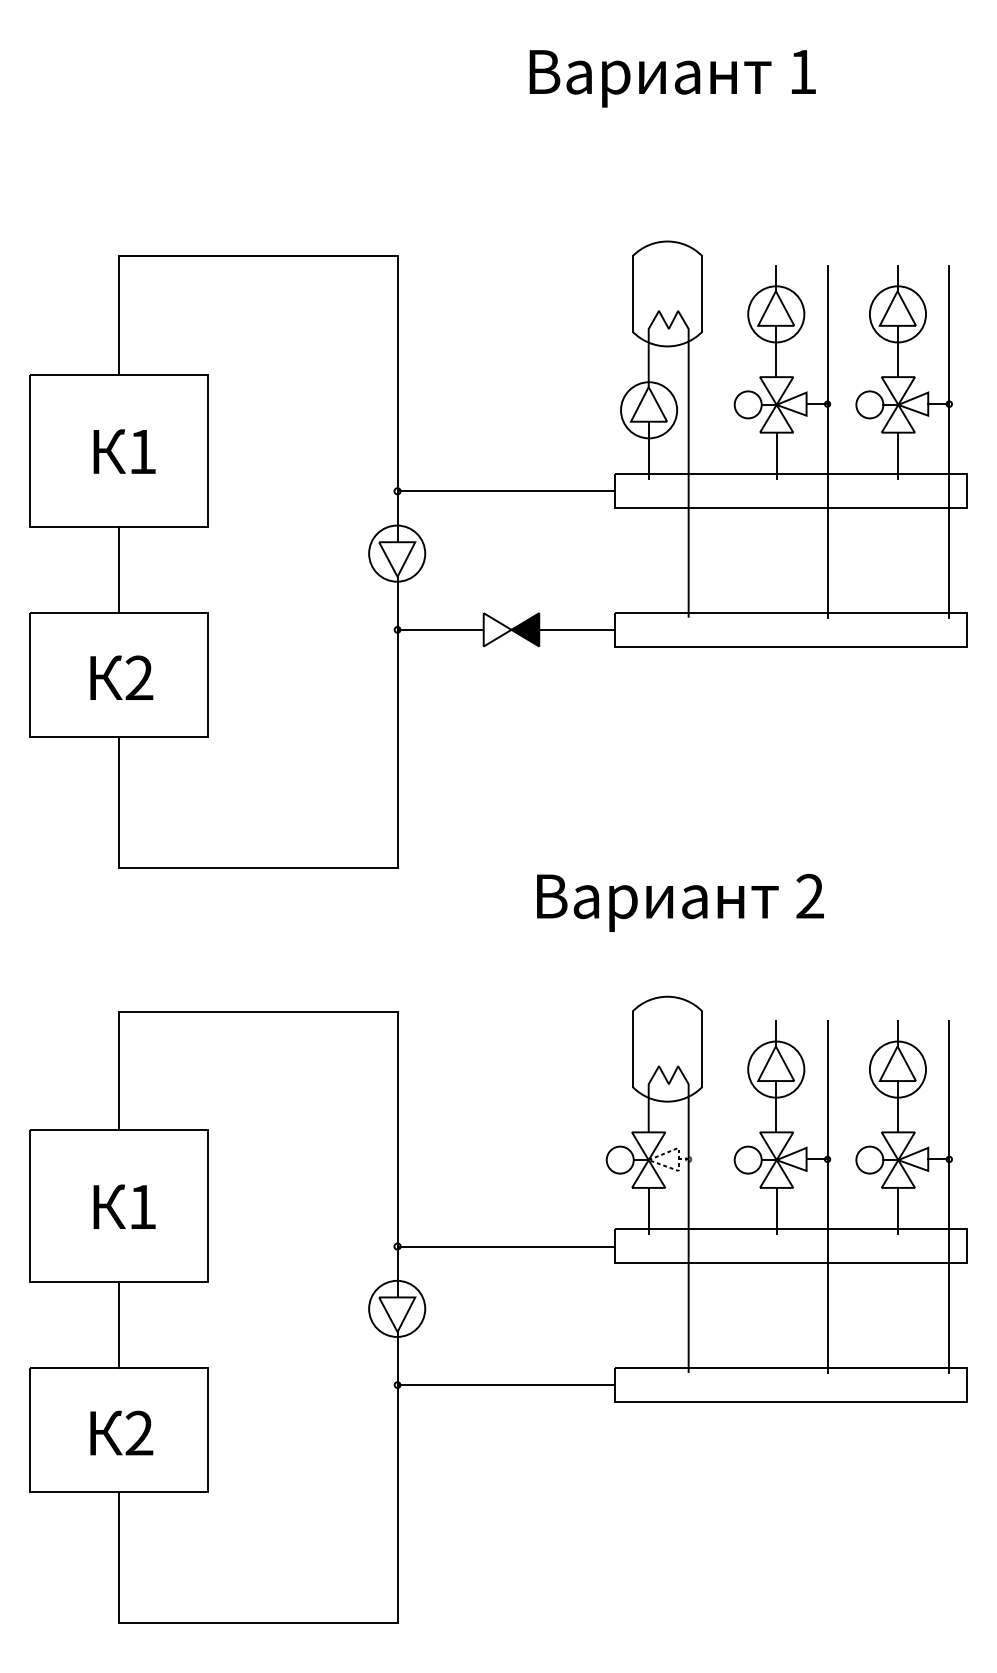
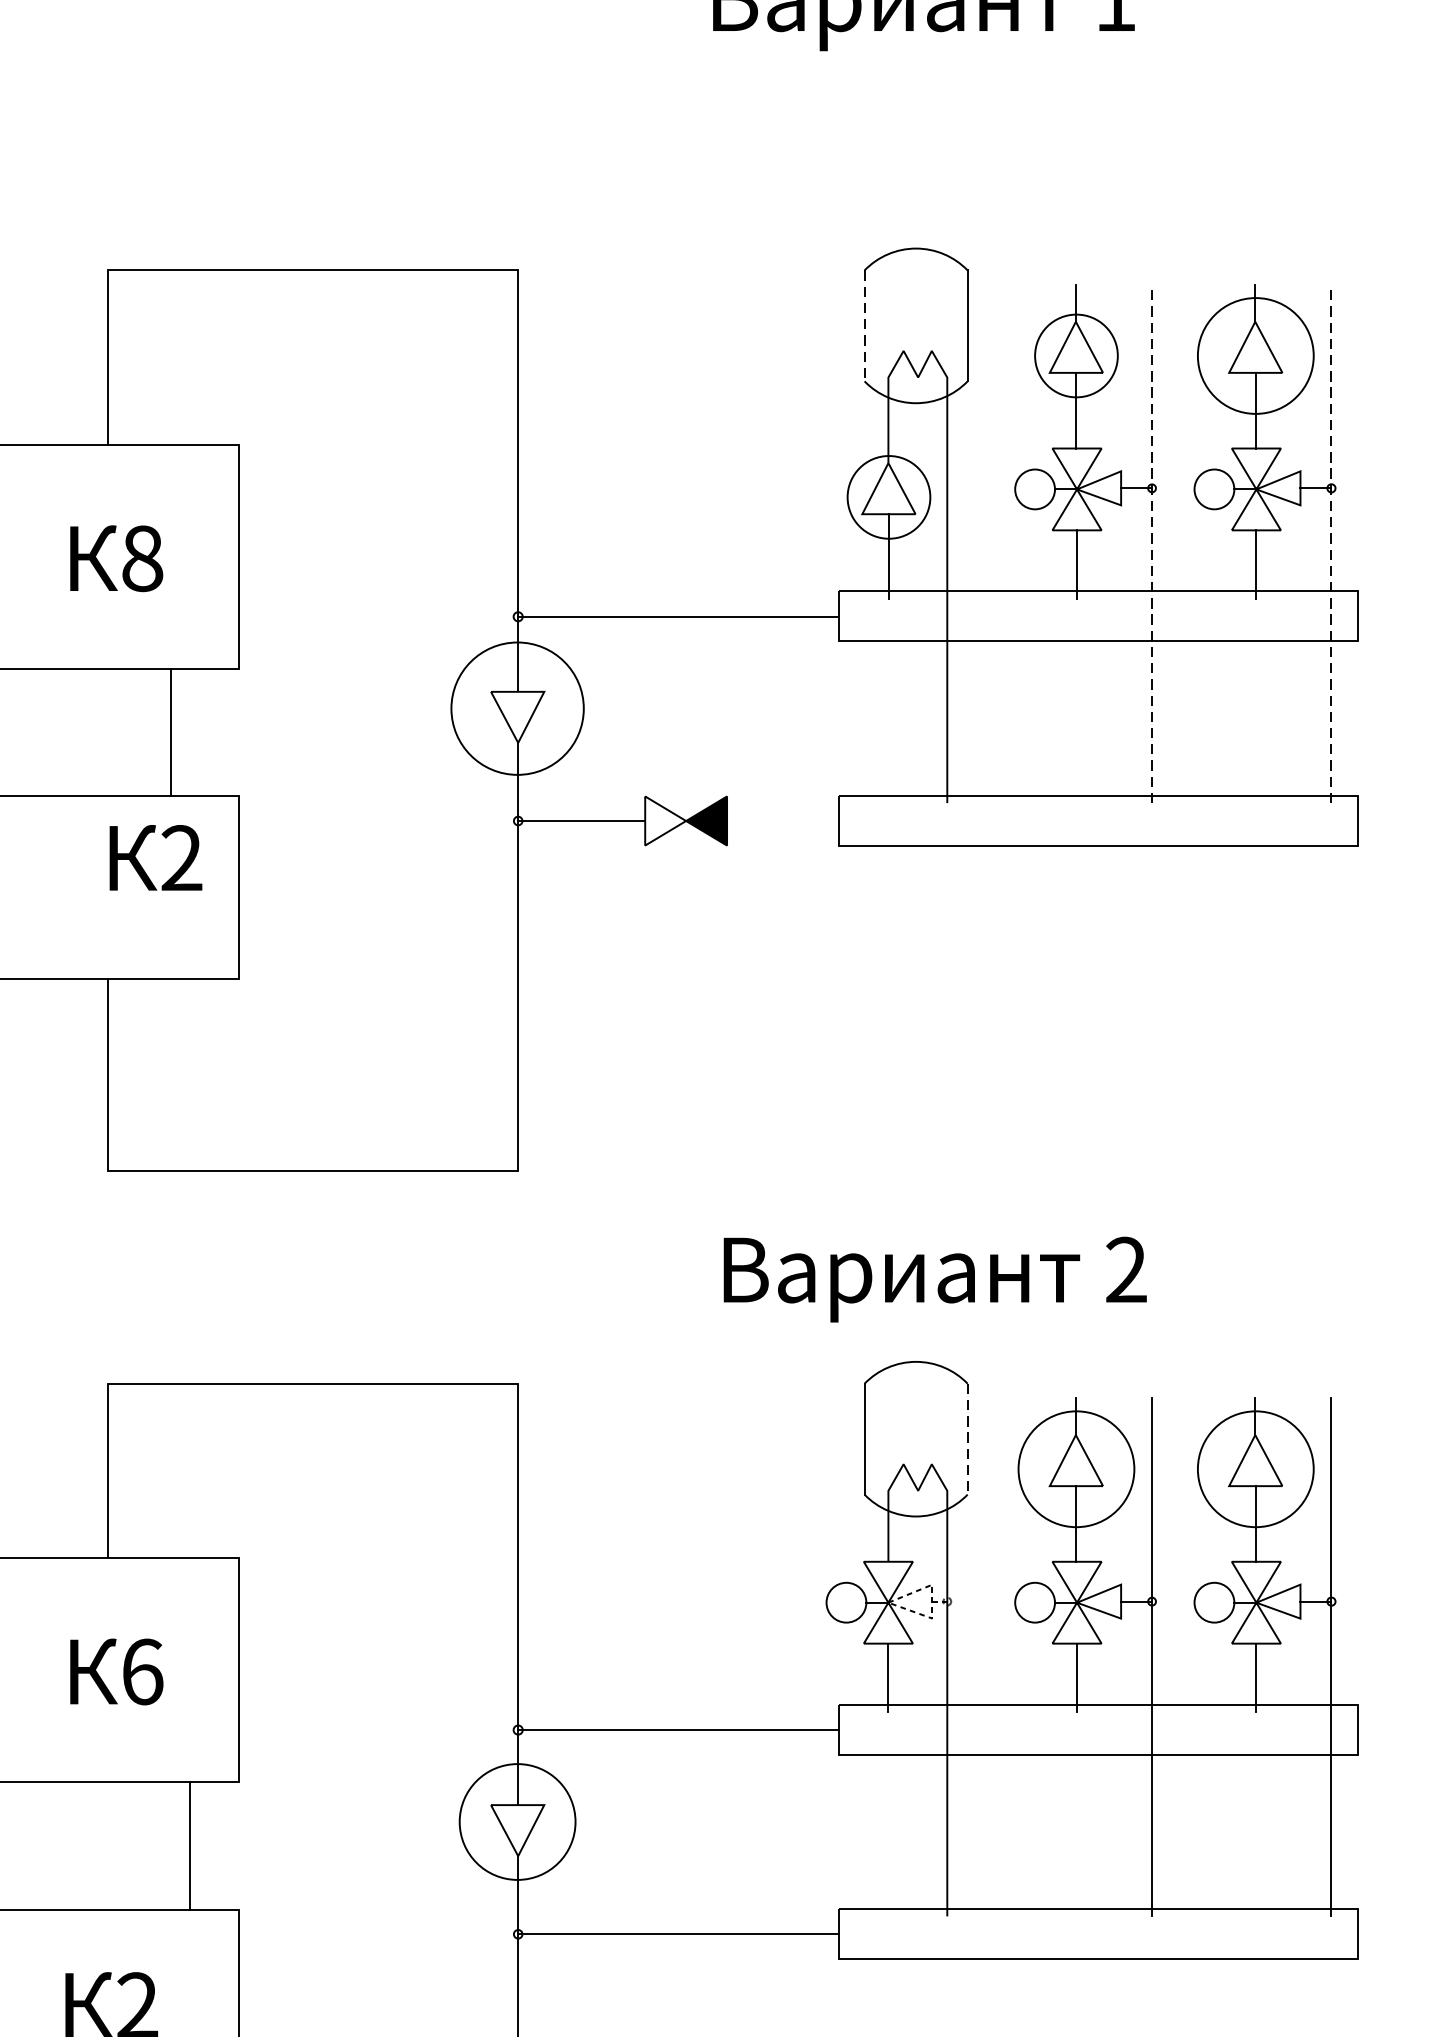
line: (632, 293) -> (864, 325), solid -> dashed
circle: (897, 314) -> (1255, 356), size x1.4
line: (827, 441) -> (1151, 543), solid -> dashed
line: (949, 441) -> (1331, 543), solid -> dashed
text: (142, 451) -> (142, 558), 1 -> 8
circle: (397, 553) -> (518, 708), size x1.6
line: (119, 569) -> (171, 732), moved
line: (576, 629) -> (781, 820), removed
text: (121, 677) -> (155, 857), moved
text: (680, 902) -> (935, 1278), moved
line: (702, 1049) -> (967, 1439), solid -> dashed
circle: (776, 1069) -> (1076, 1469), size x1.4
circle: (897, 1069) -> (1255, 1469), size x1.4
text: (142, 1206) -> (142, 1671), 1 -> 6
circle: (397, 1308) -> (518, 1821), size x1.4
line: (119, 1324) -> (190, 1844), moved

